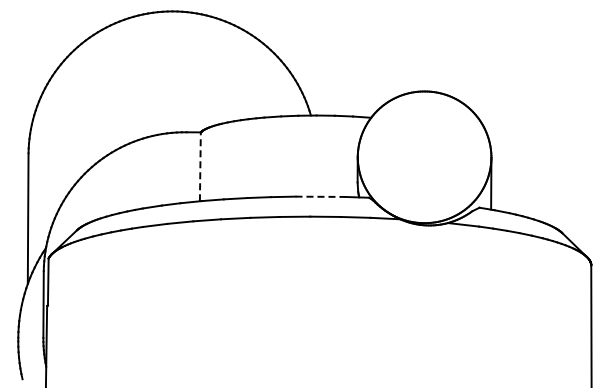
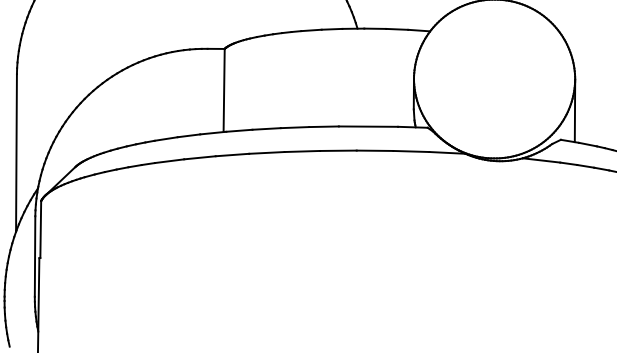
line: (200, 166) -> (224, 90), dashed -> solid
line: (320, 196) -> (369, 126), dashed -> solid

